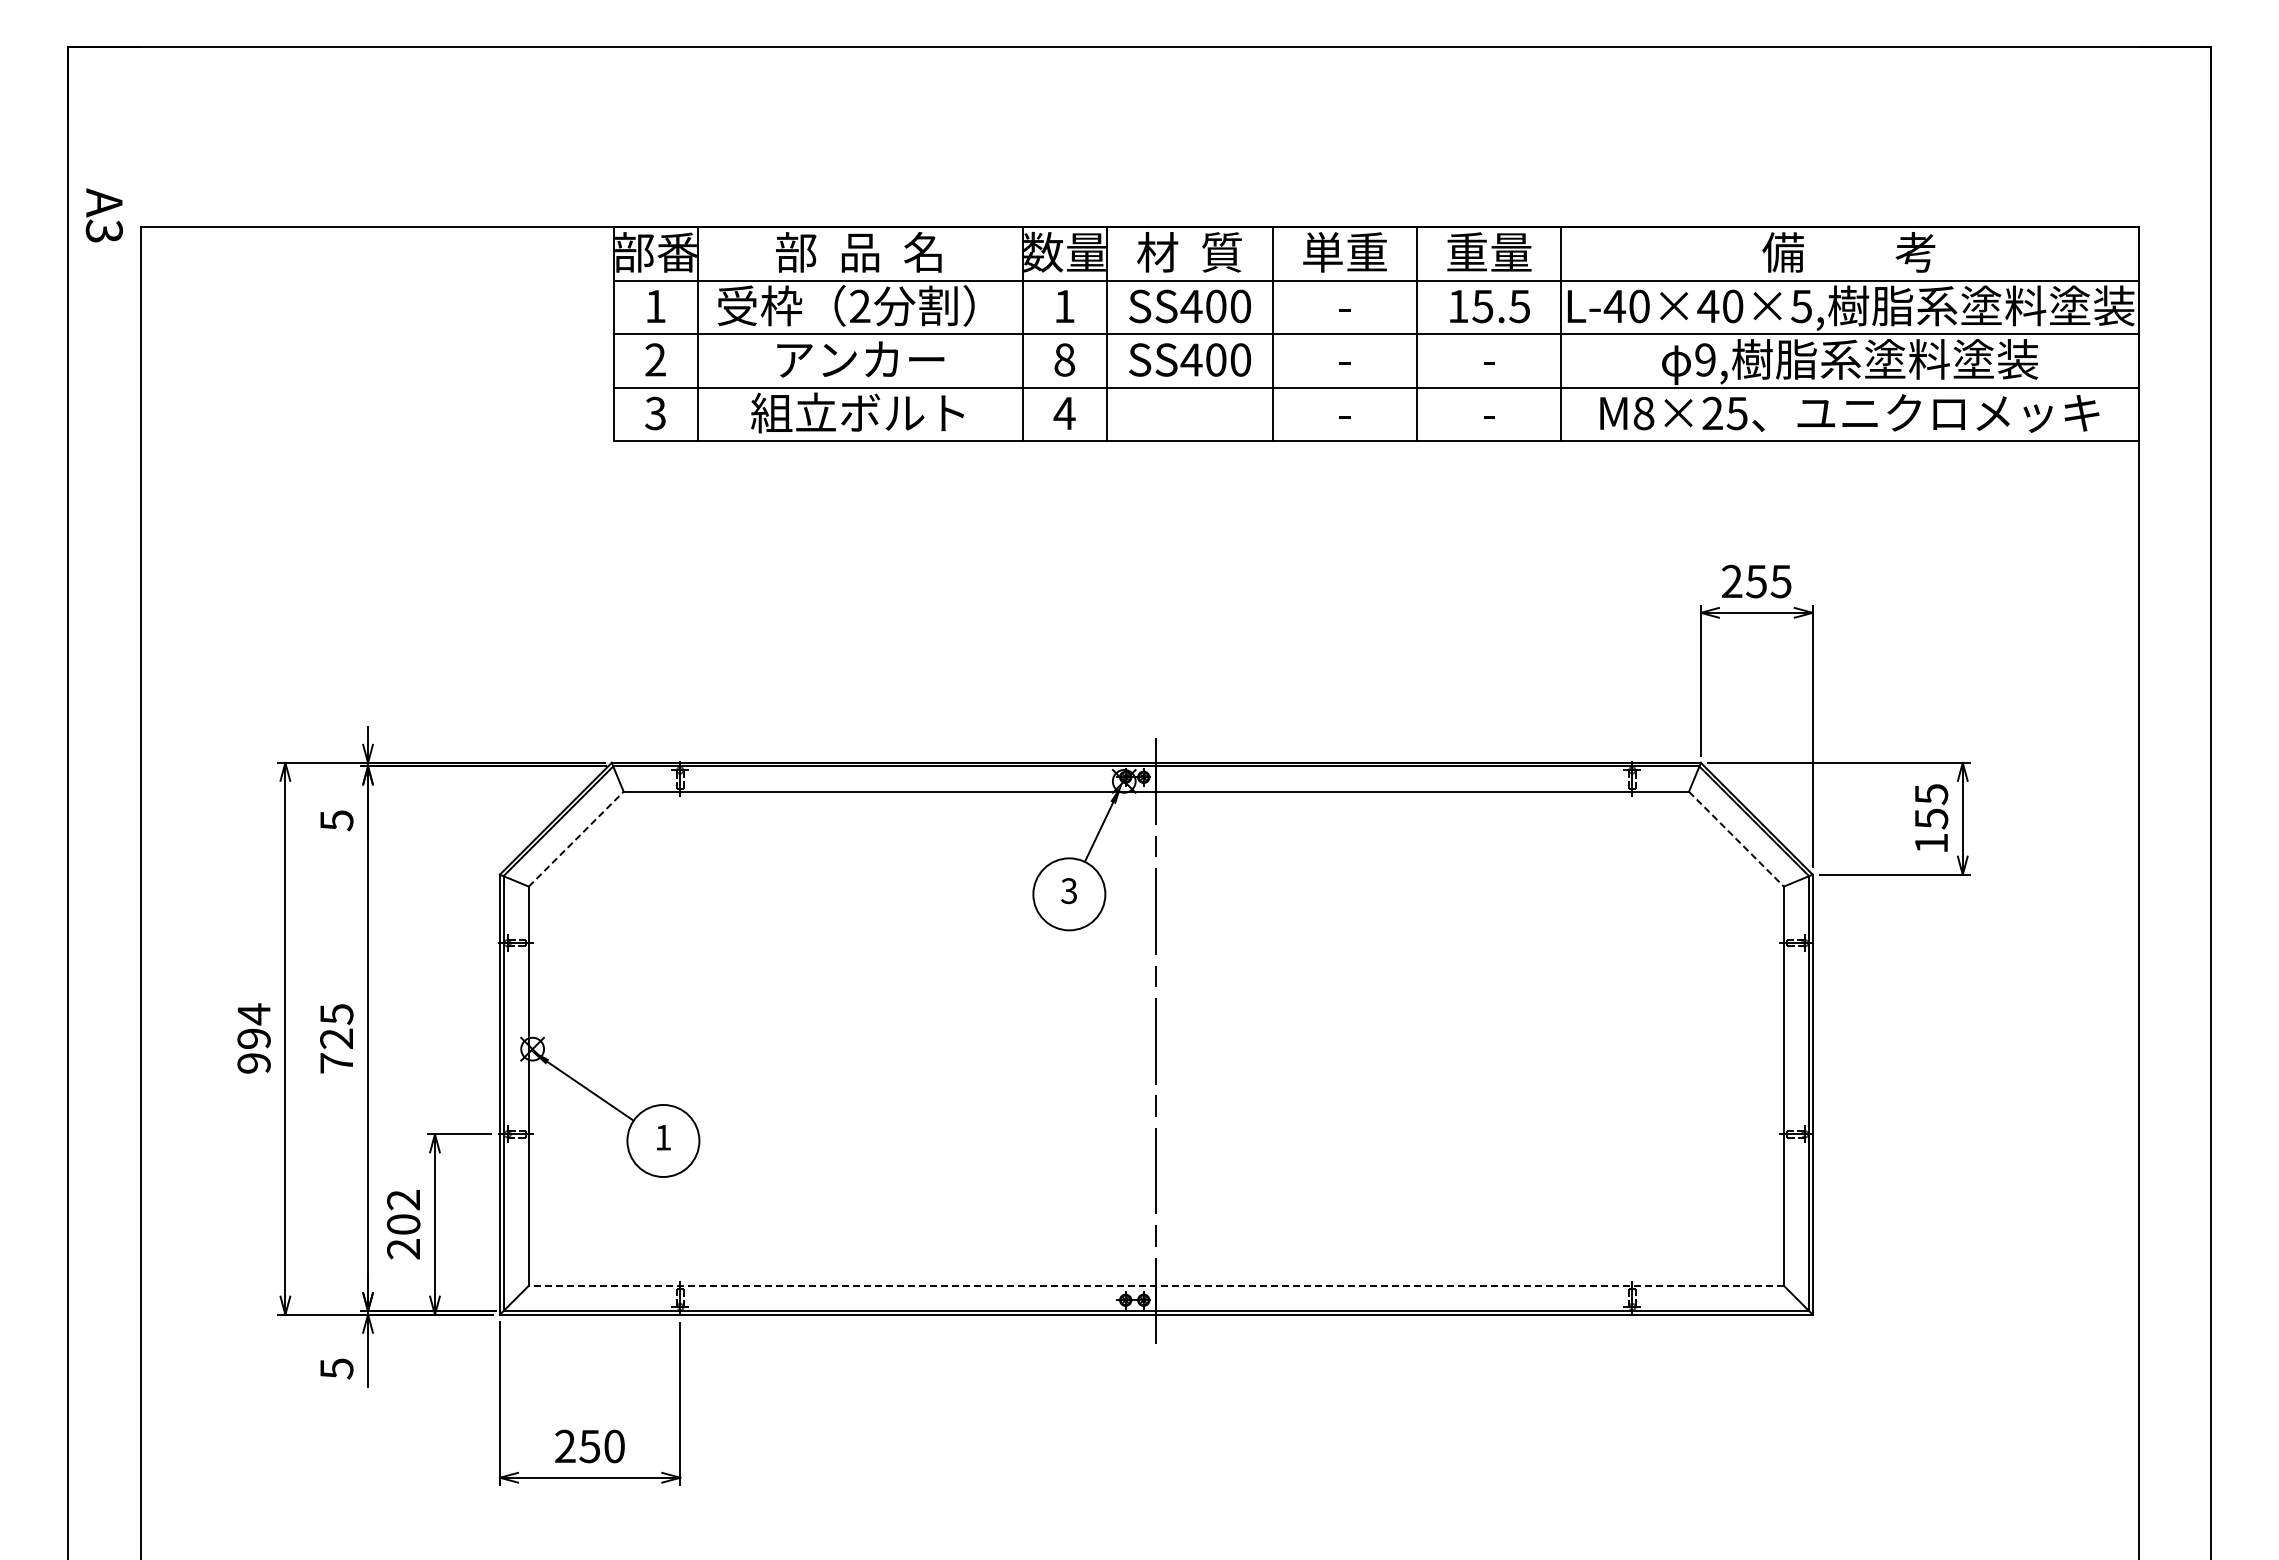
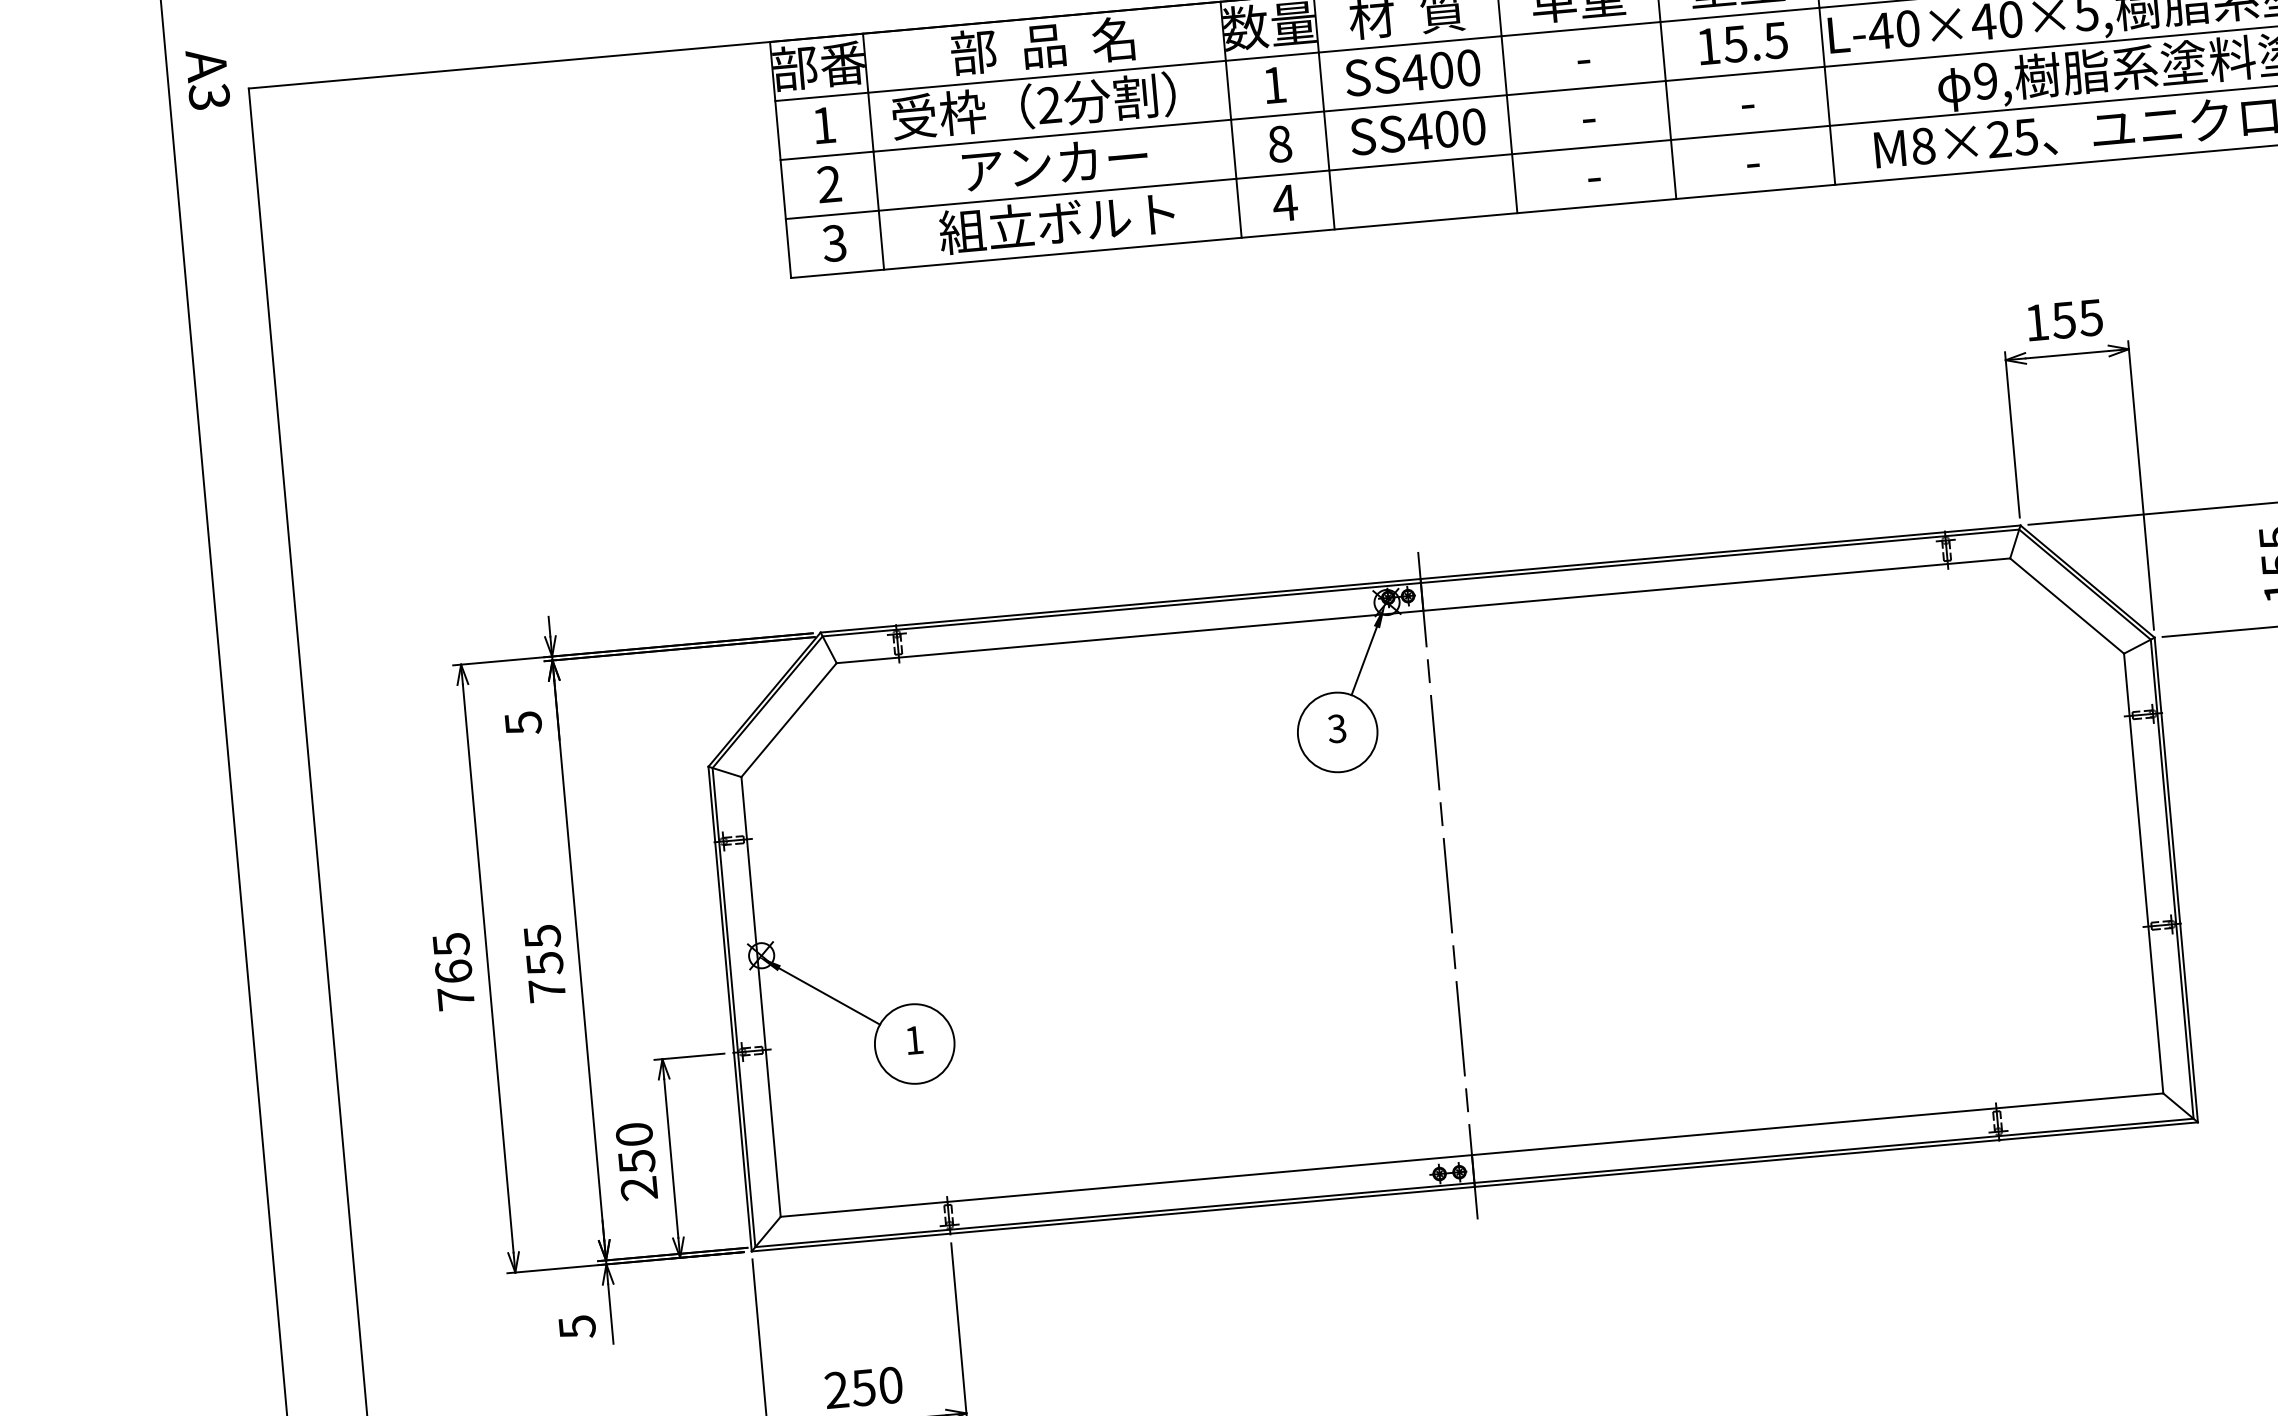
text: (1732, 580) -> (2037, 321), 255 -> 155
line: (576, 838) -> (789, 719), dashed -> solid
line: (1736, 839) -> (2067, 606), dashed -> solid
text: (253, 1038) -> (453, 971), 994 -> 765
text: (336, 1038) -> (544, 963), 725 -> 755
text: (403, 1212) -> (635, 1148), 202 -> 250
line: (1156, 1285) -> (1472, 1154), dashed -> solid

